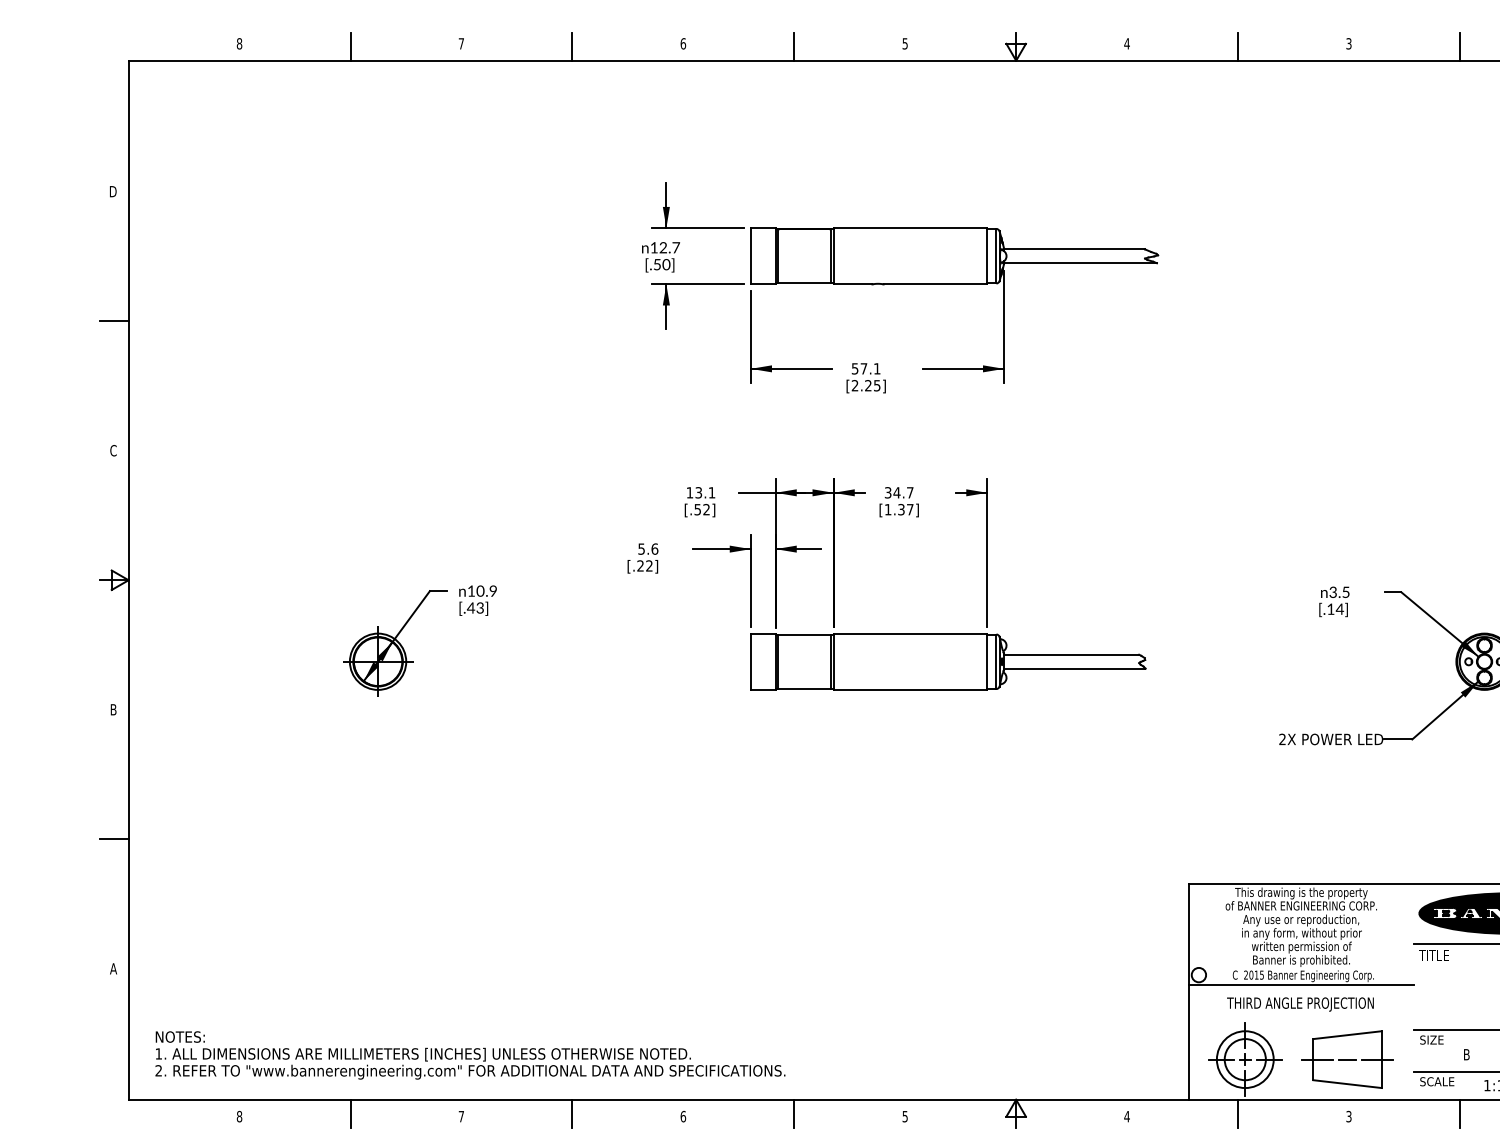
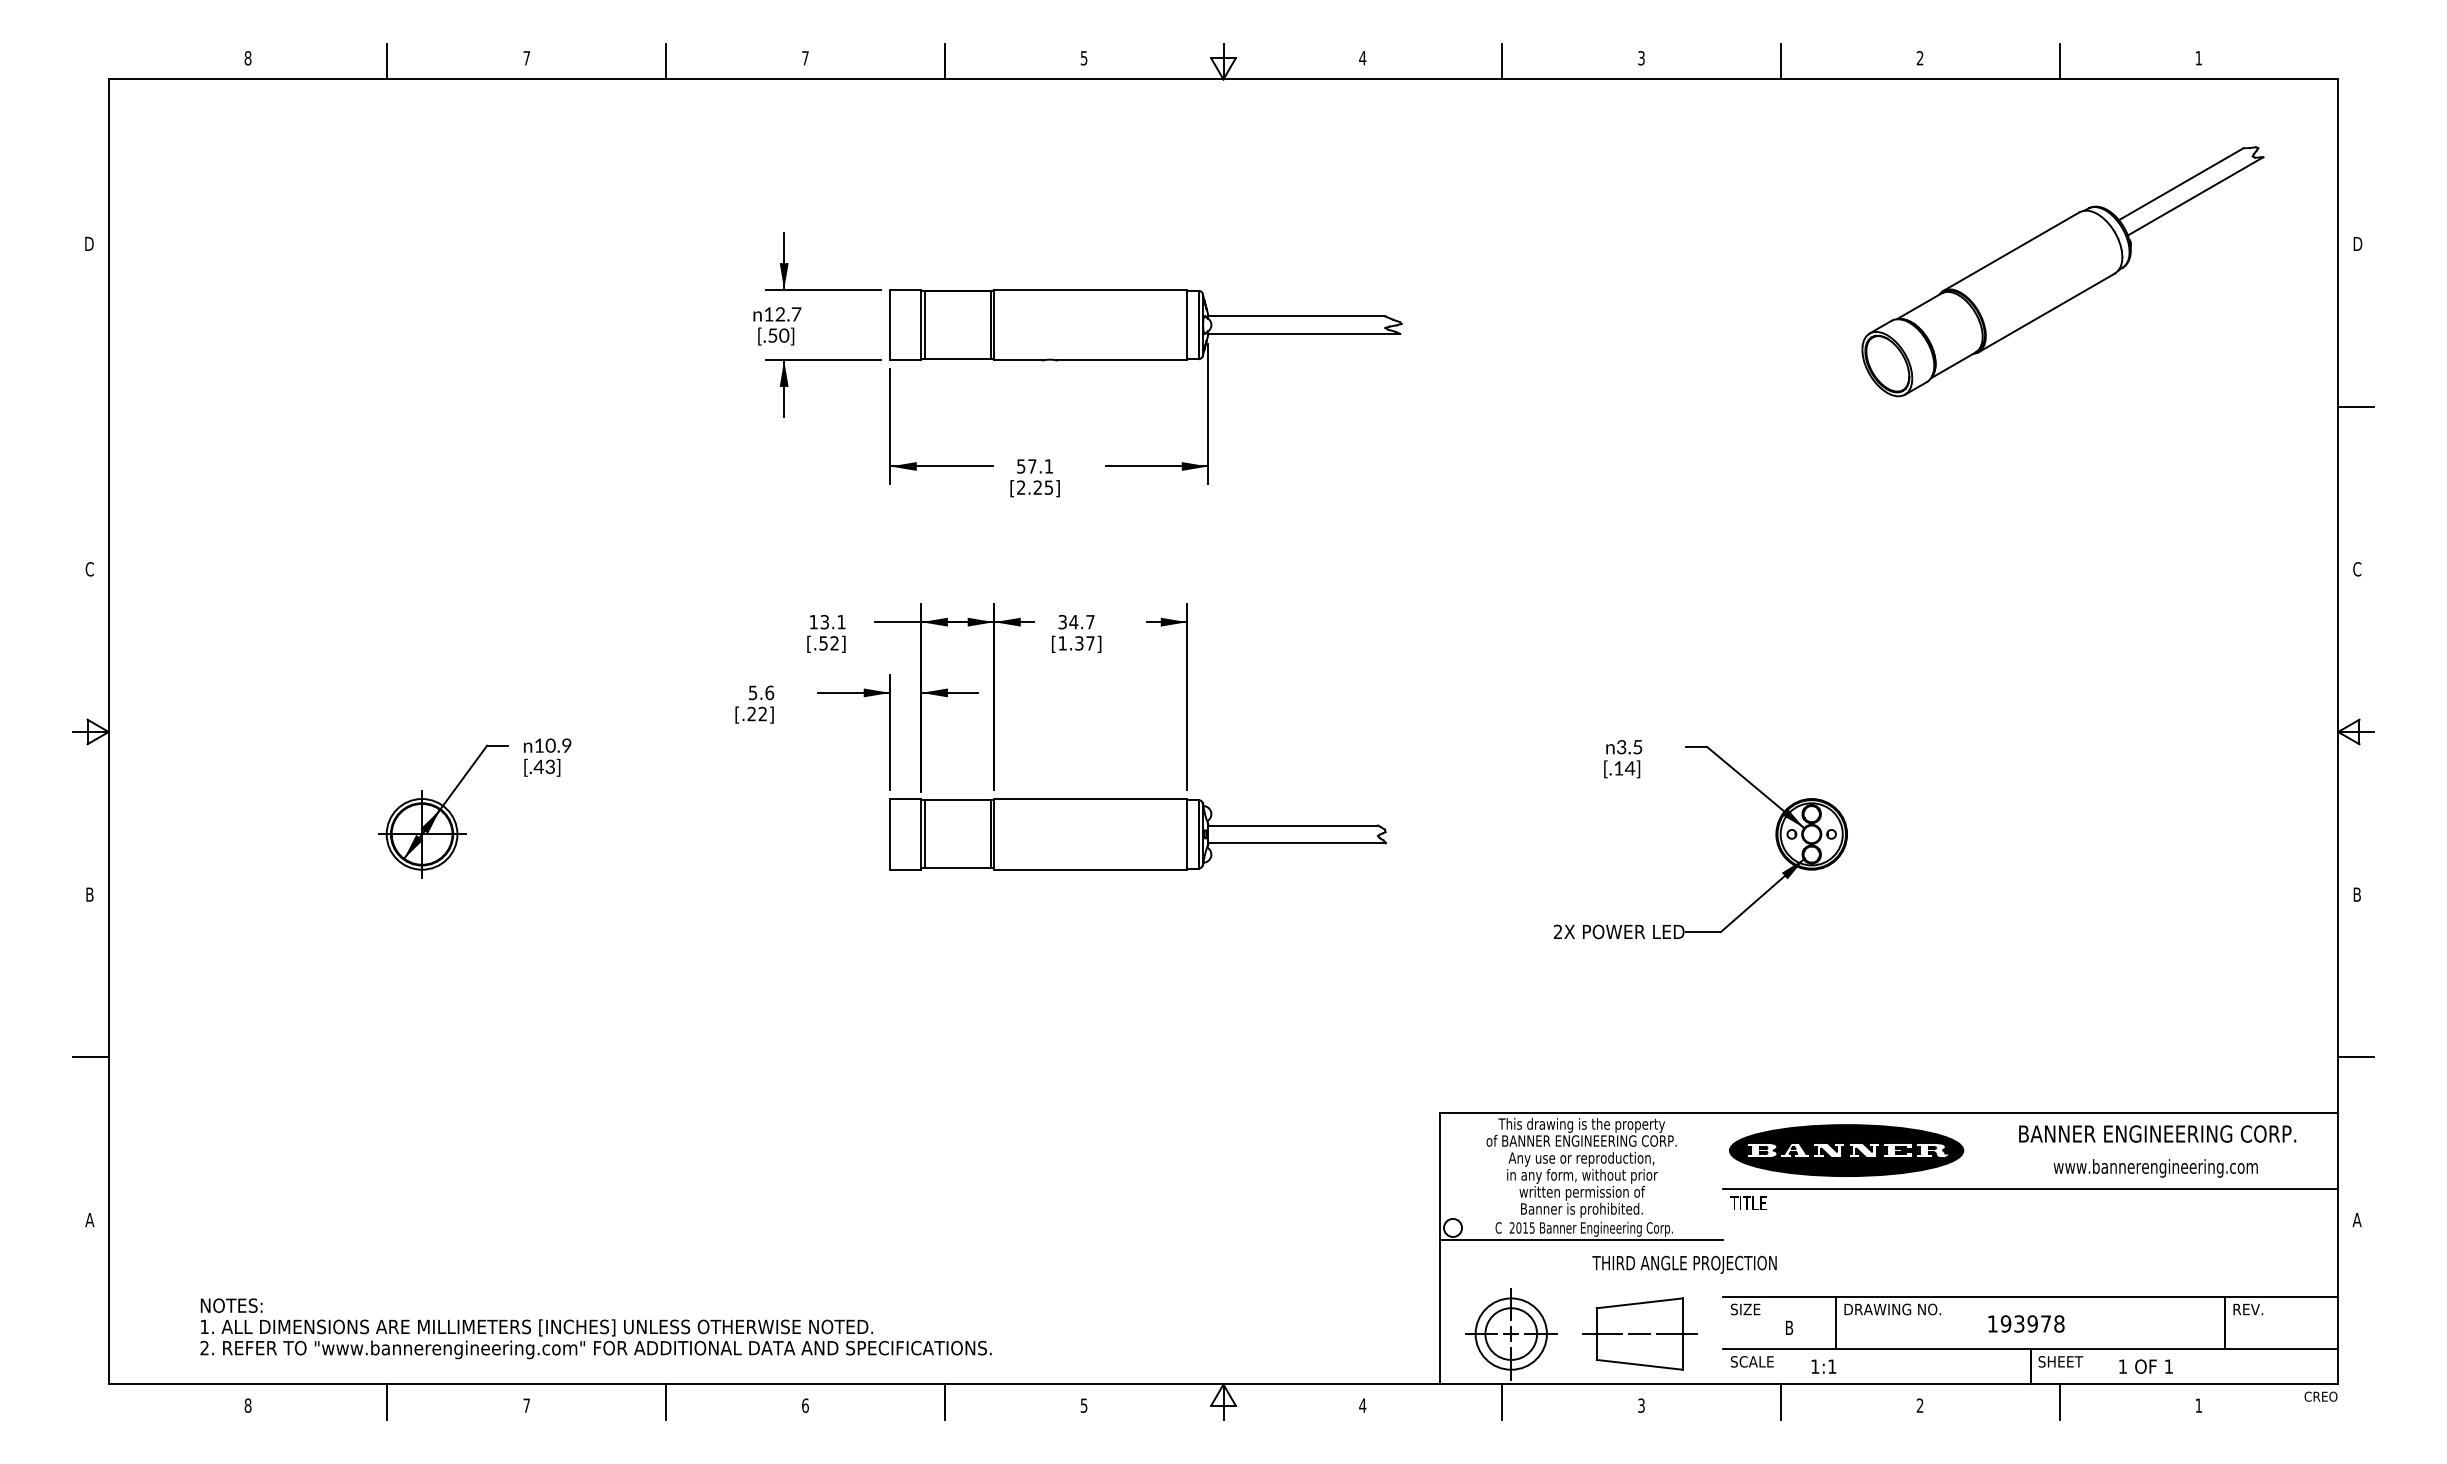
text: (683, 44) -> (805, 58), 6 -> 7
line: (114, 321) -> (90, 406), removed
text: (1300, 1004) -> (1684, 1264), moved
text: (469, 1055) -> (595, 1328), moved

